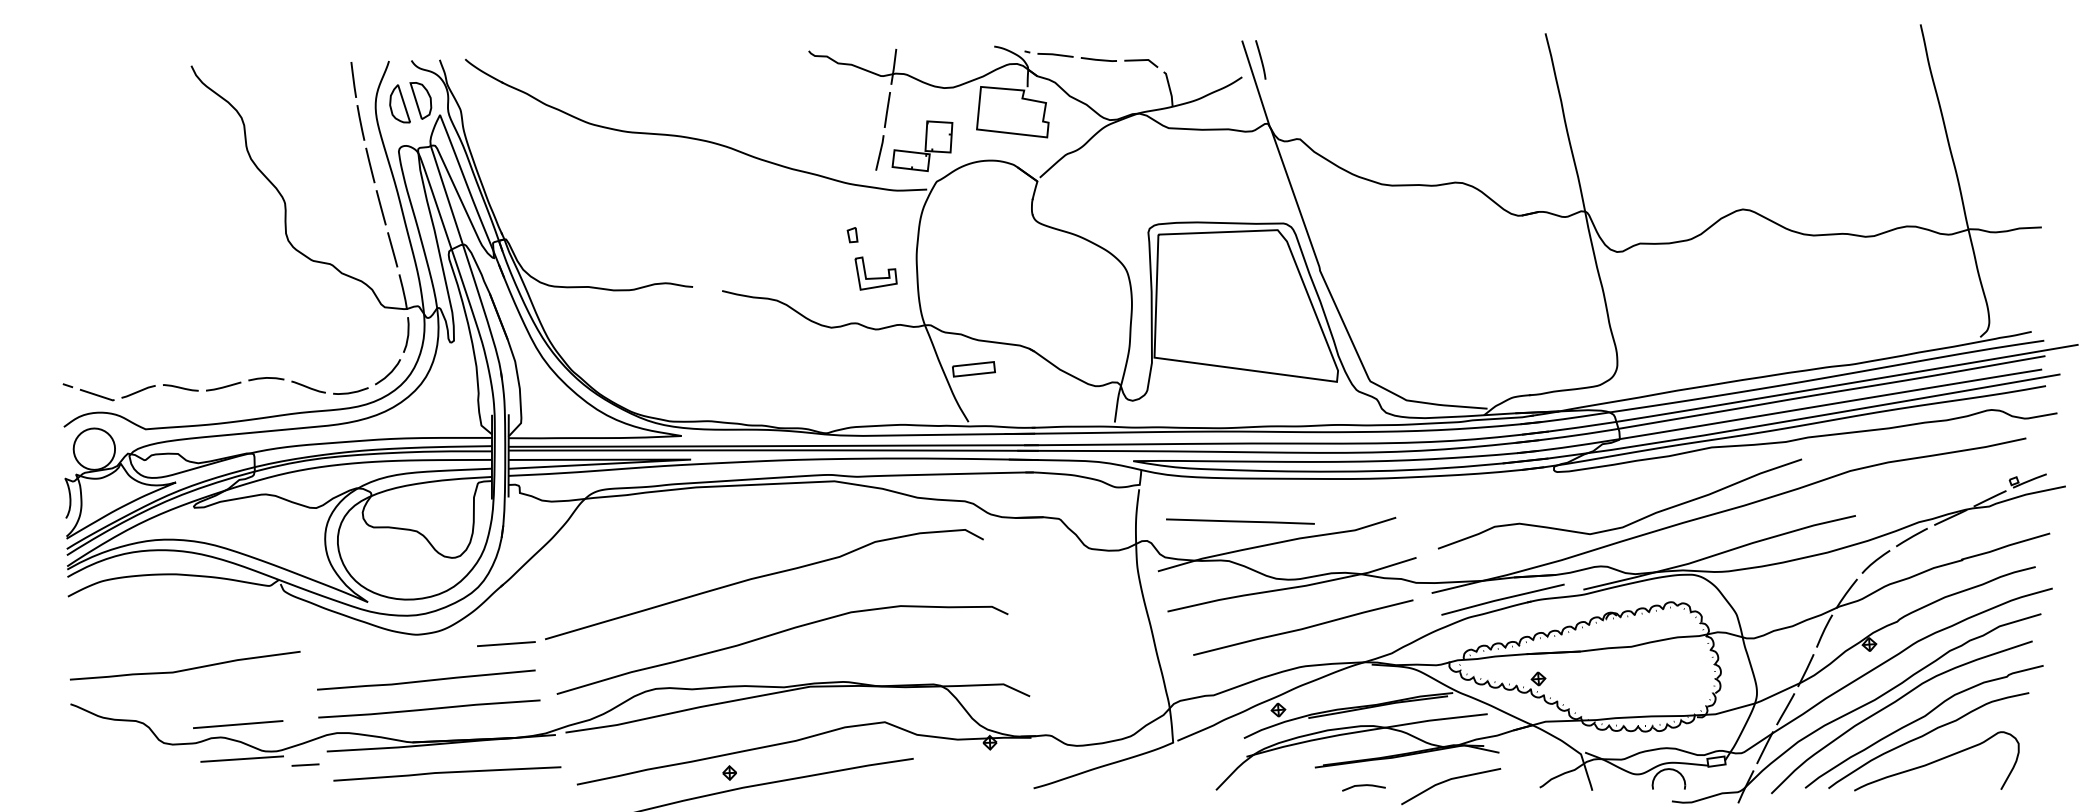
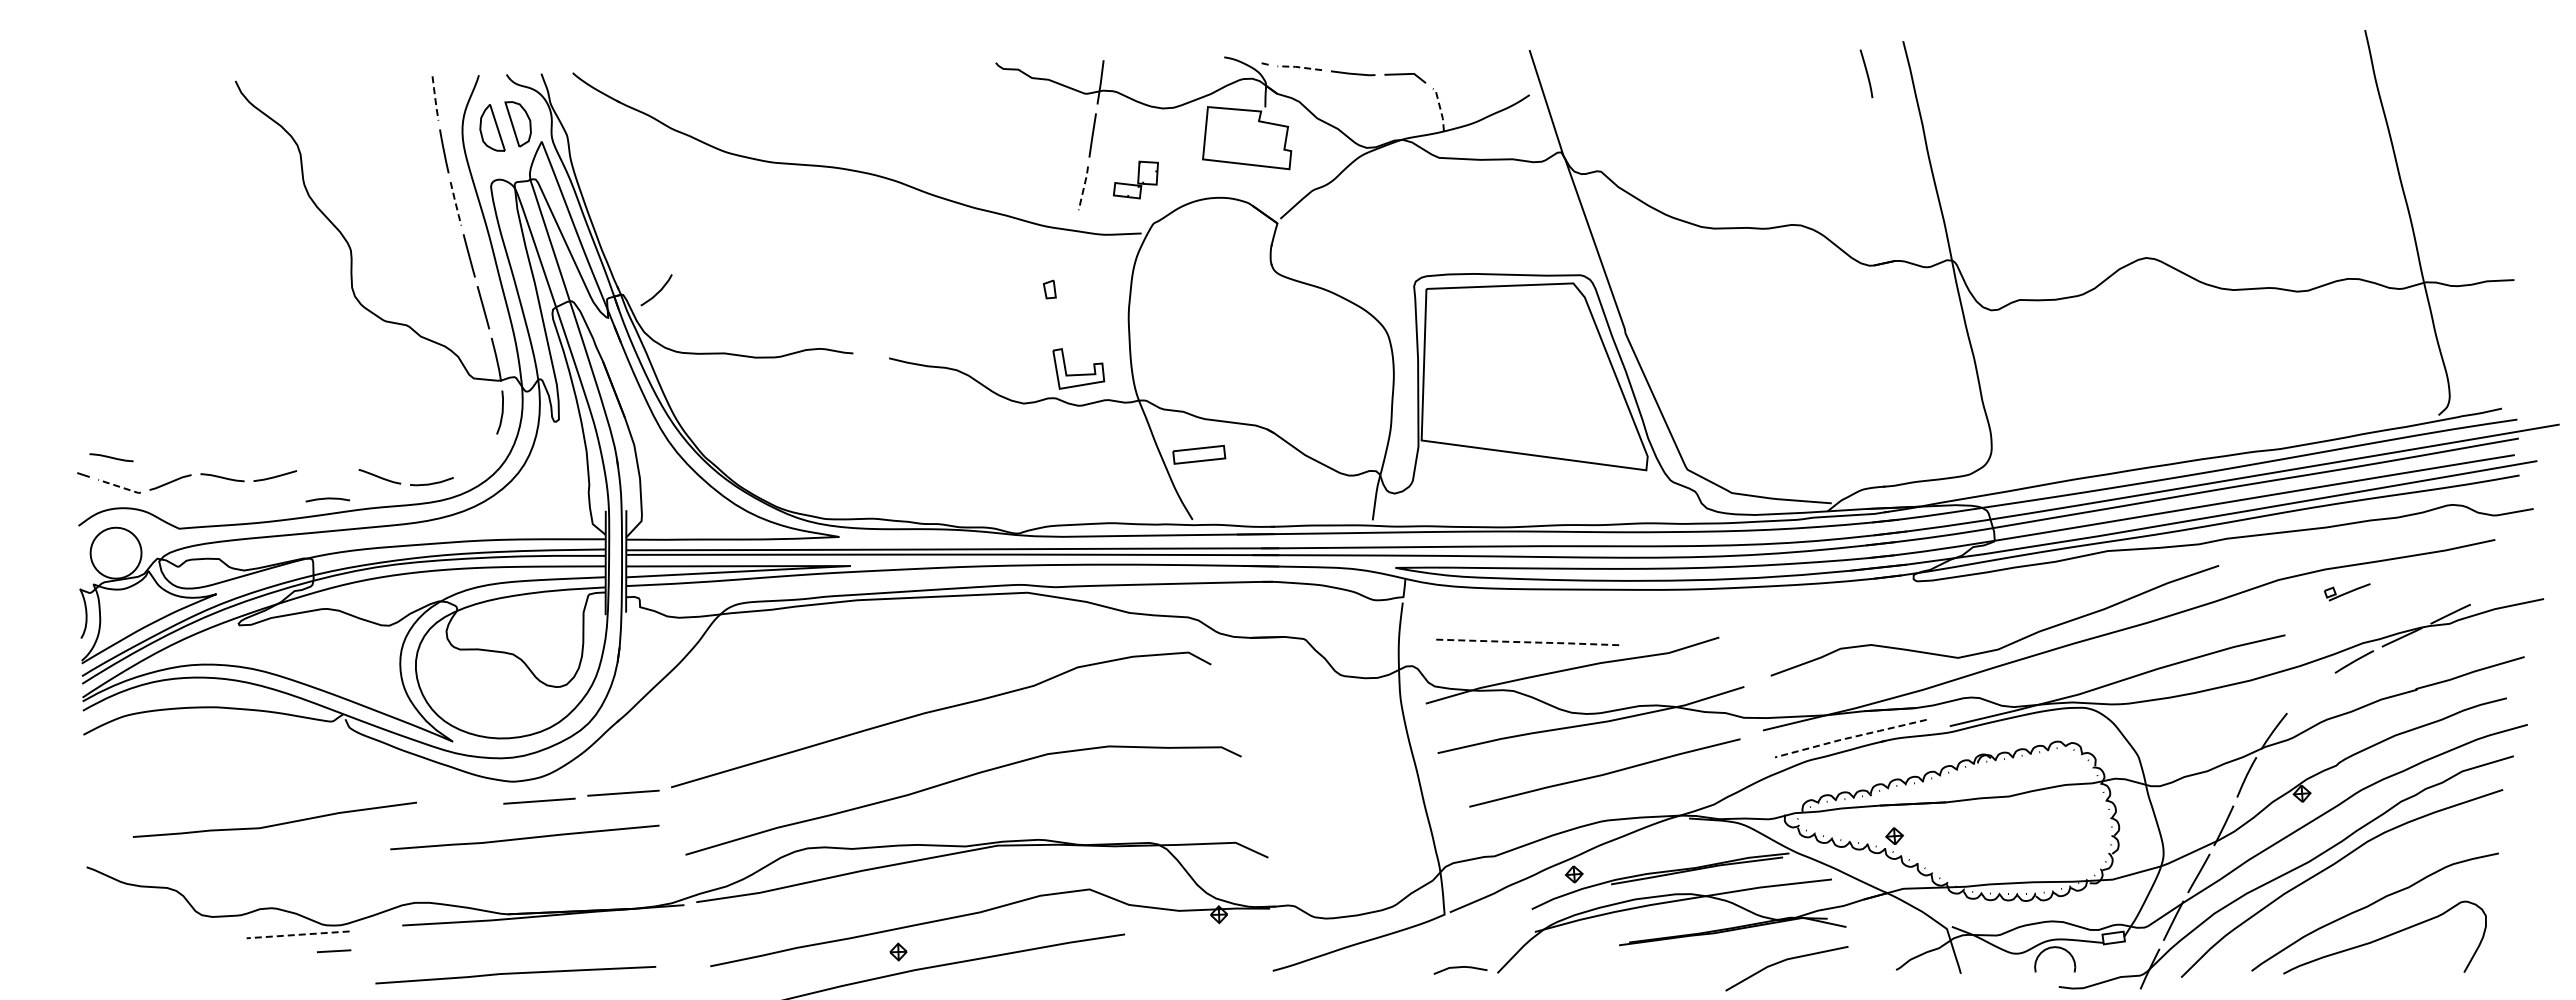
line: (1054, 54) -> (1298, 67), solid -> dashed
line: (1260, 59) -> (1866, 73), moved
line: (353, 79) -> (435, 98), solid -> dashed
line: (1169, 88) -> (1440, 109), solid -> dashed
part: (922, 145) -> (1135, 179), size x0.6
line: (879, 153) -> (1083, 188), solid -> dashed
line: (370, 166) -> (456, 204), solid -> dashed
part: (875, 273) -> (1078, 368), moved
line: (90, 371) -> (111, 457), added
curve: (387, 373) -> (656, 292), moved
curve: (266, 378) -> (327, 499), moved
line: (97, 395) -> (119, 486), solid -> dashed
part: (2028, 481) -> (2347, 592), moved
line: (1240, 521) -> (1527, 642), solid -> dashed
curve: (1875, 561) -> (2309, 691), removed
line: (1502, 598) -> (1850, 737), solid -> dashed
line: (438, 650) -> (539, 800), added
curve: (187, 668) -> (277, 823), moved
line: (429, 708) -> (528, 872), removed
curve: (1920, 719) -> (2364, 886), removed
line: (237, 724) -> (292, 892), removed
line: (242, 758) -> (298, 934), solid -> dashed
line: (305, 765) -> (334, 951), moved
line: (447, 773) -> (515, 974), moved
line: (1363, 786) -> (1459, 968), moved

